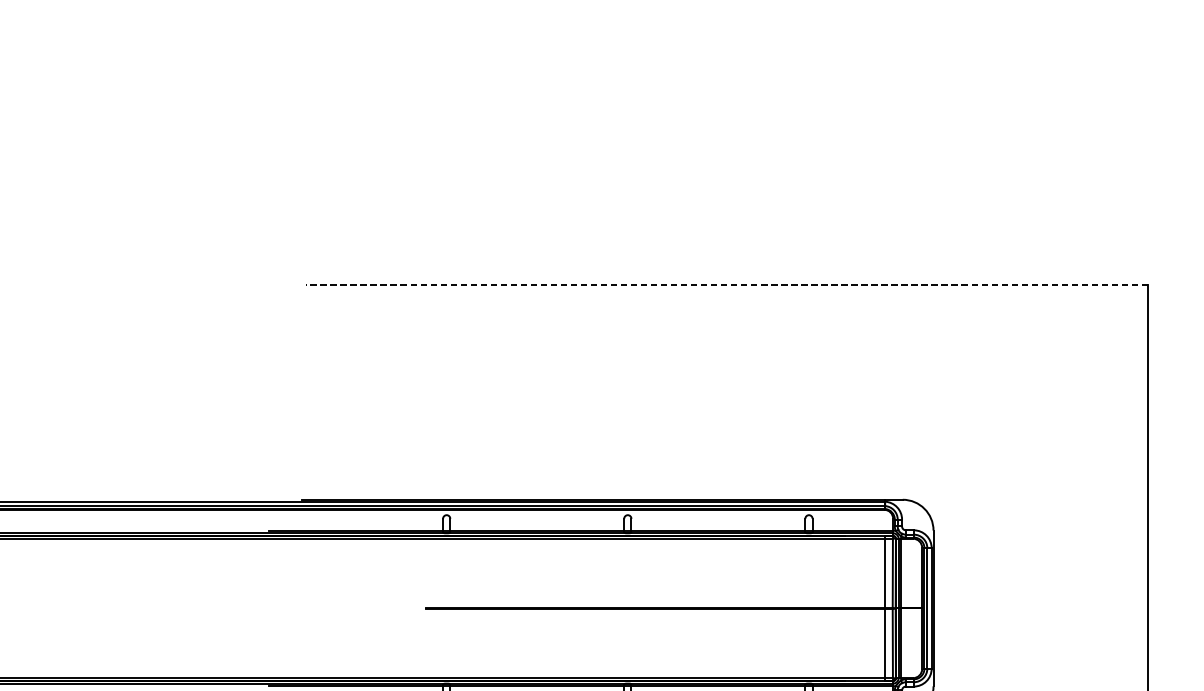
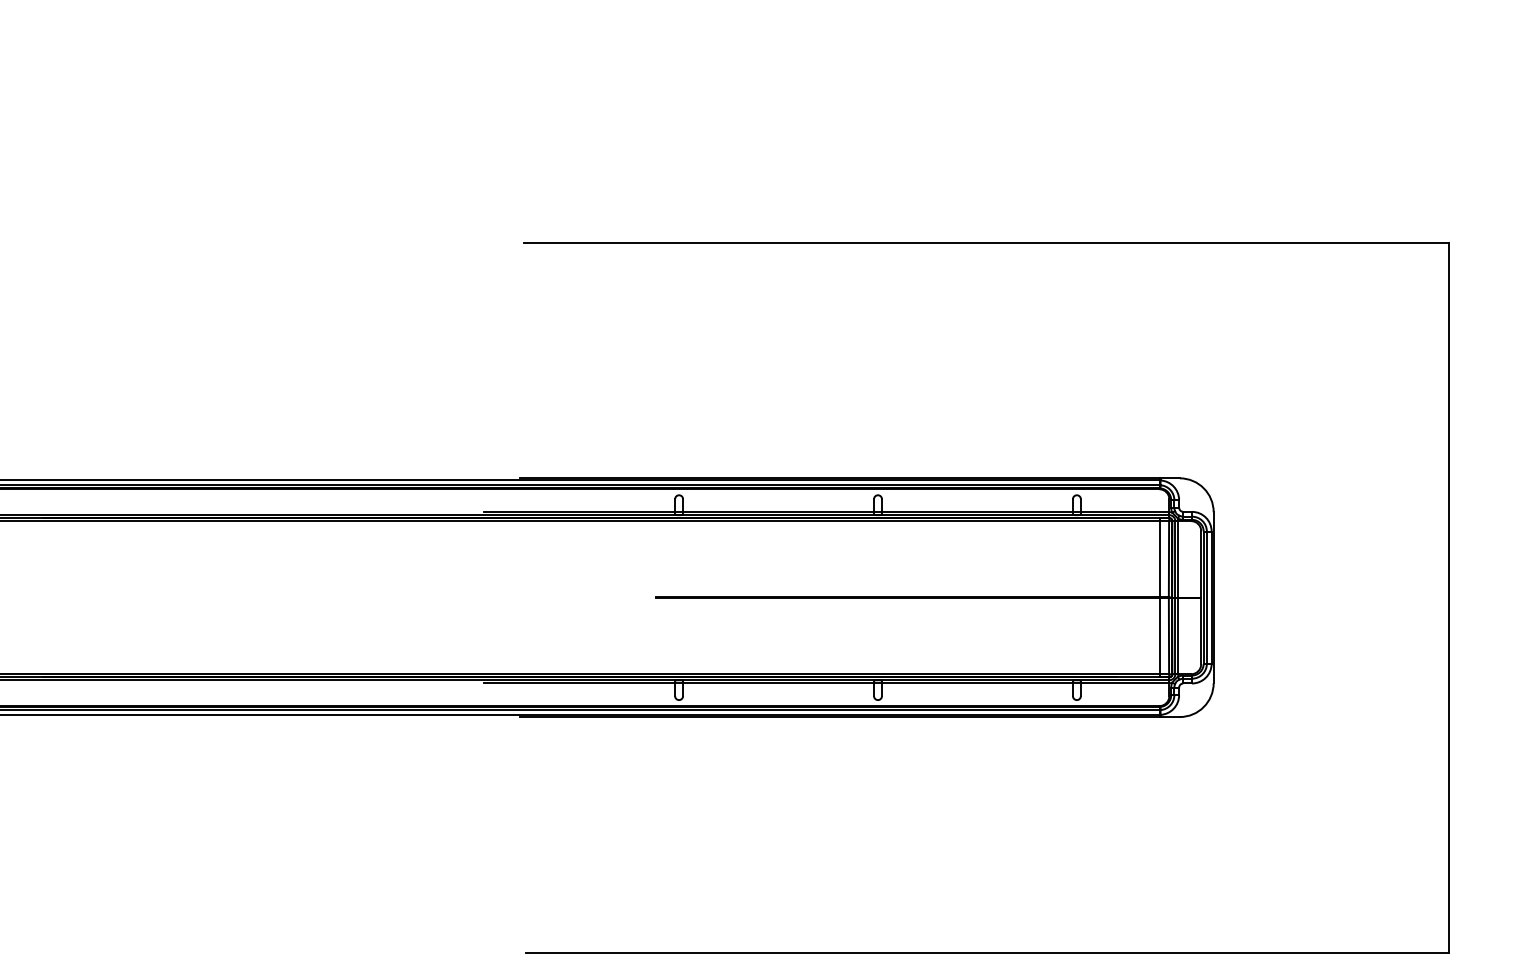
line: (726, 284) -> (986, 242), dashed -> solid

